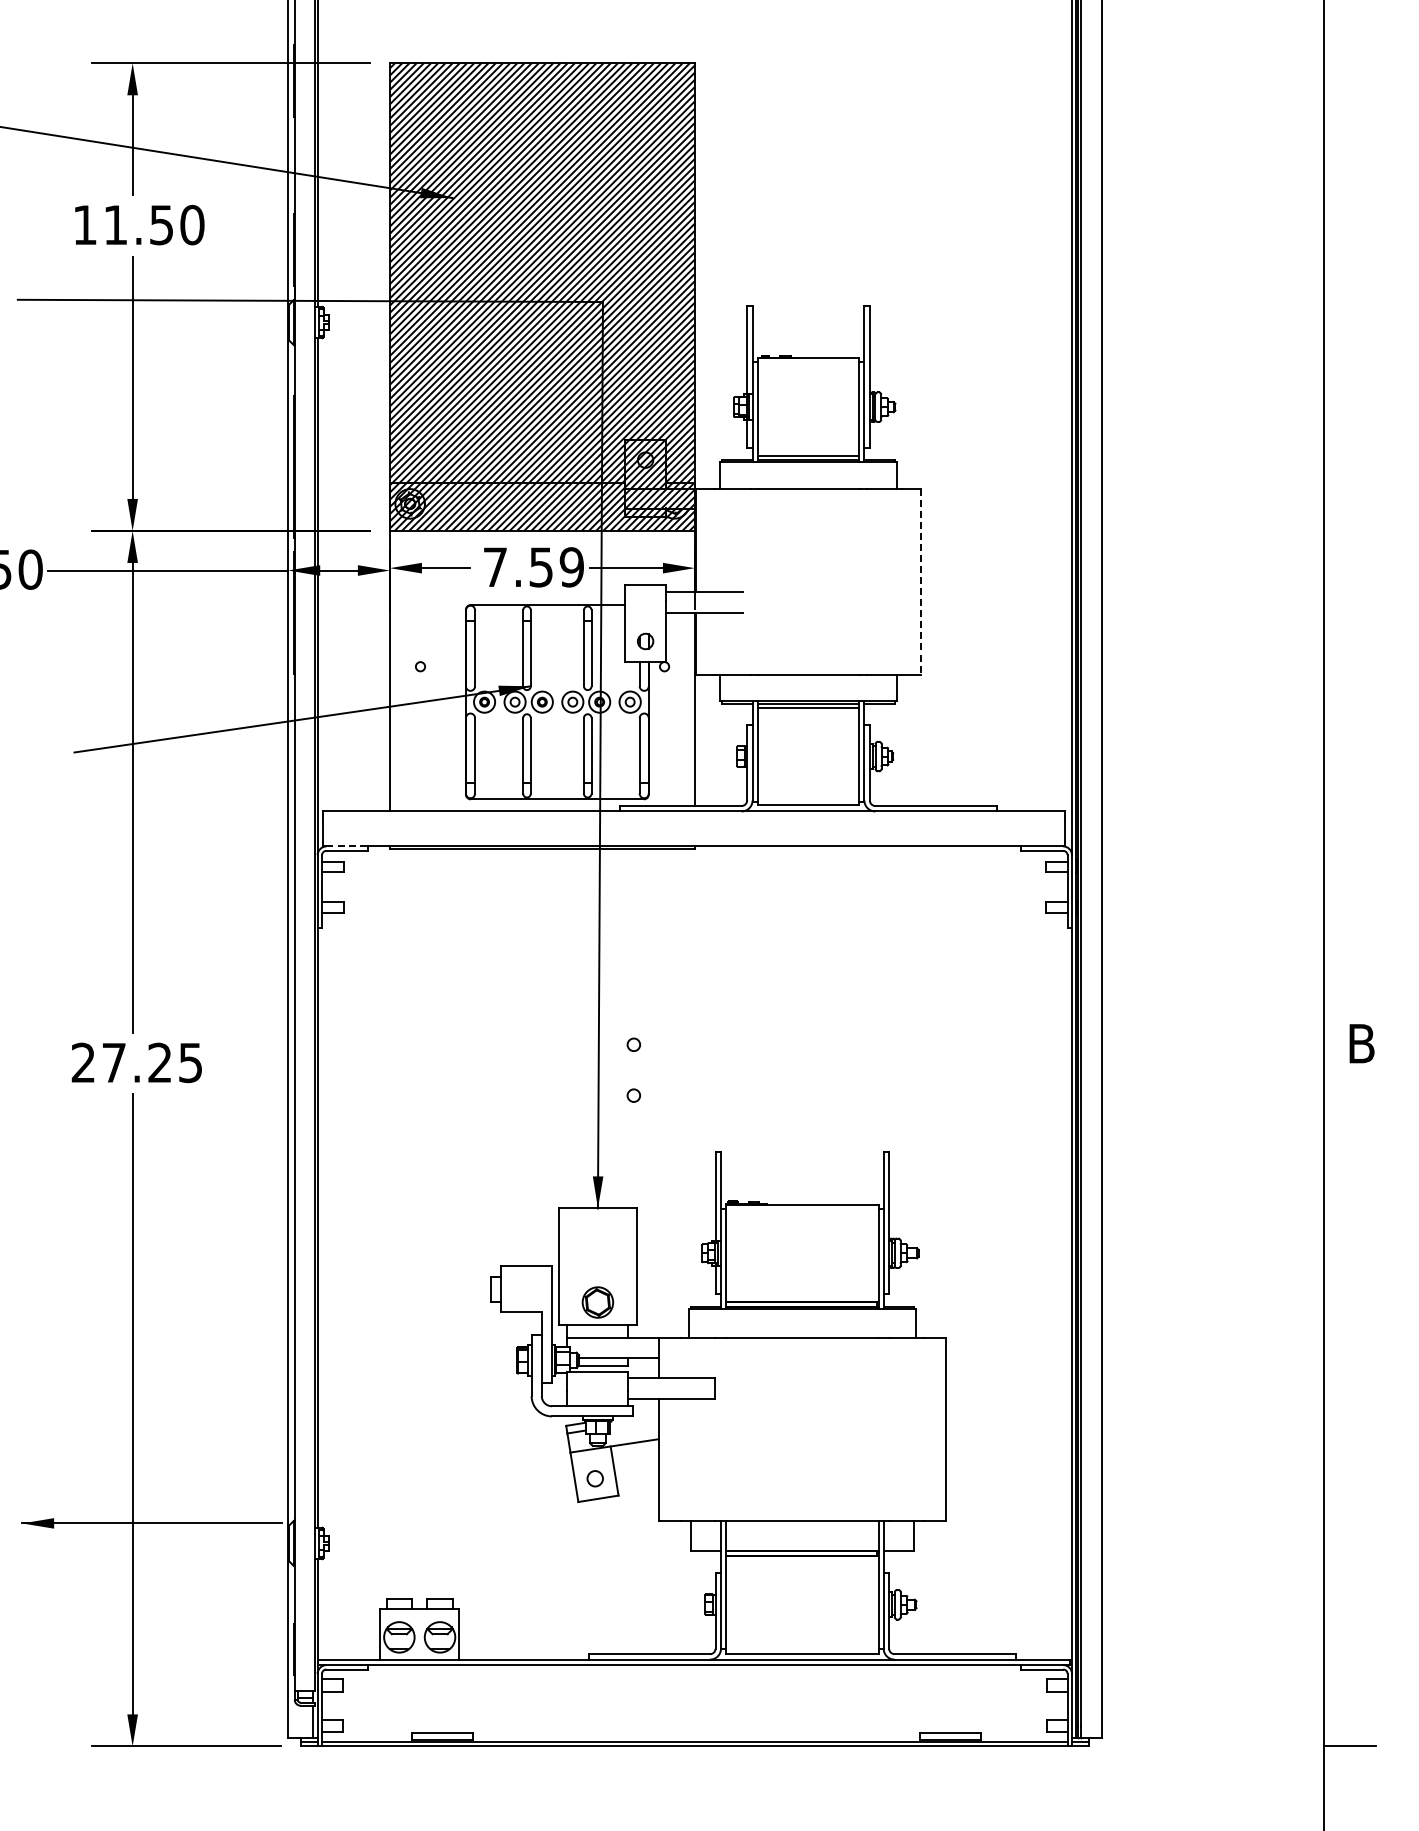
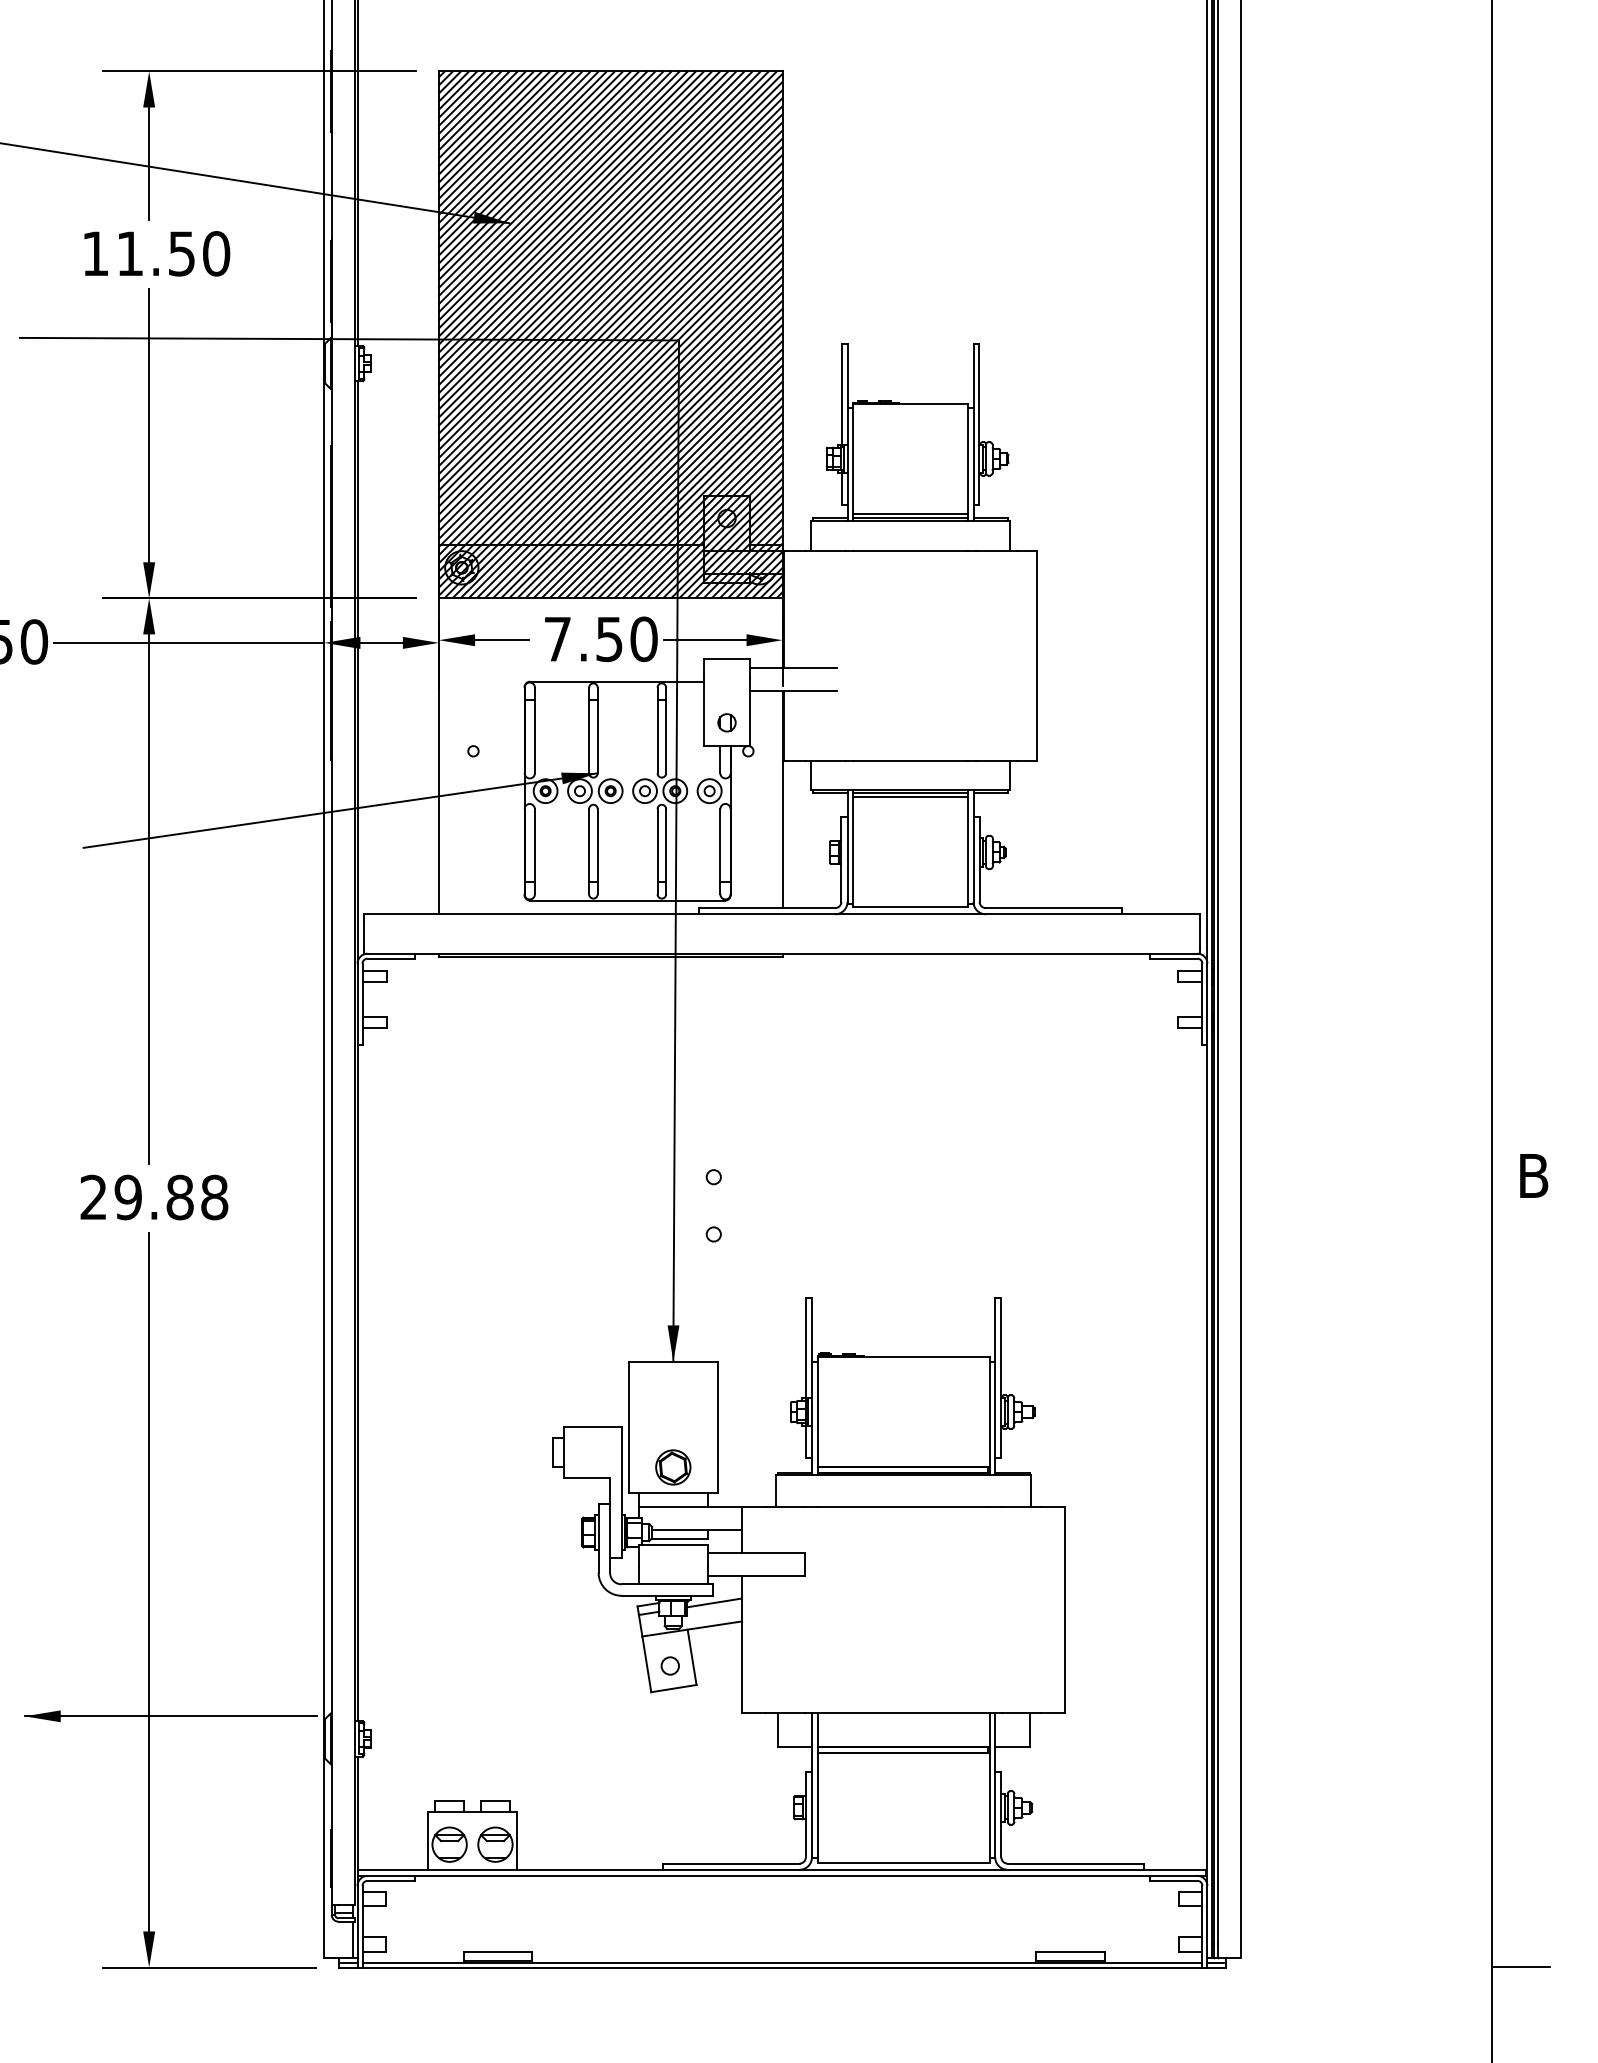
text: (571, 567) -> (643, 639), 7.59 -> 7.50
line: (920, 582) -> (1036, 656), dashed -> solid
line: (347, 846) -> (391, 953), dashed -> solid
text: (152, 1062) -> (171, 1197), 27.25 -> 29.88
line: (634, 1422) -> (714, 1602), added

